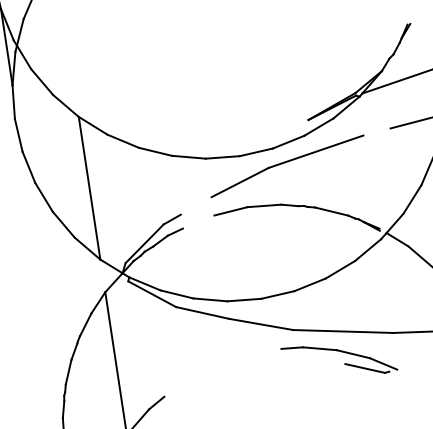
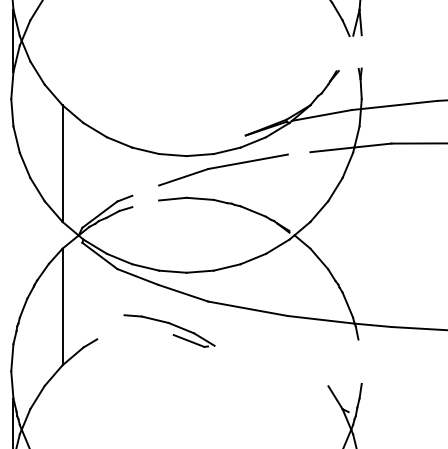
part: (339, 359) -> (169, 330), moved

